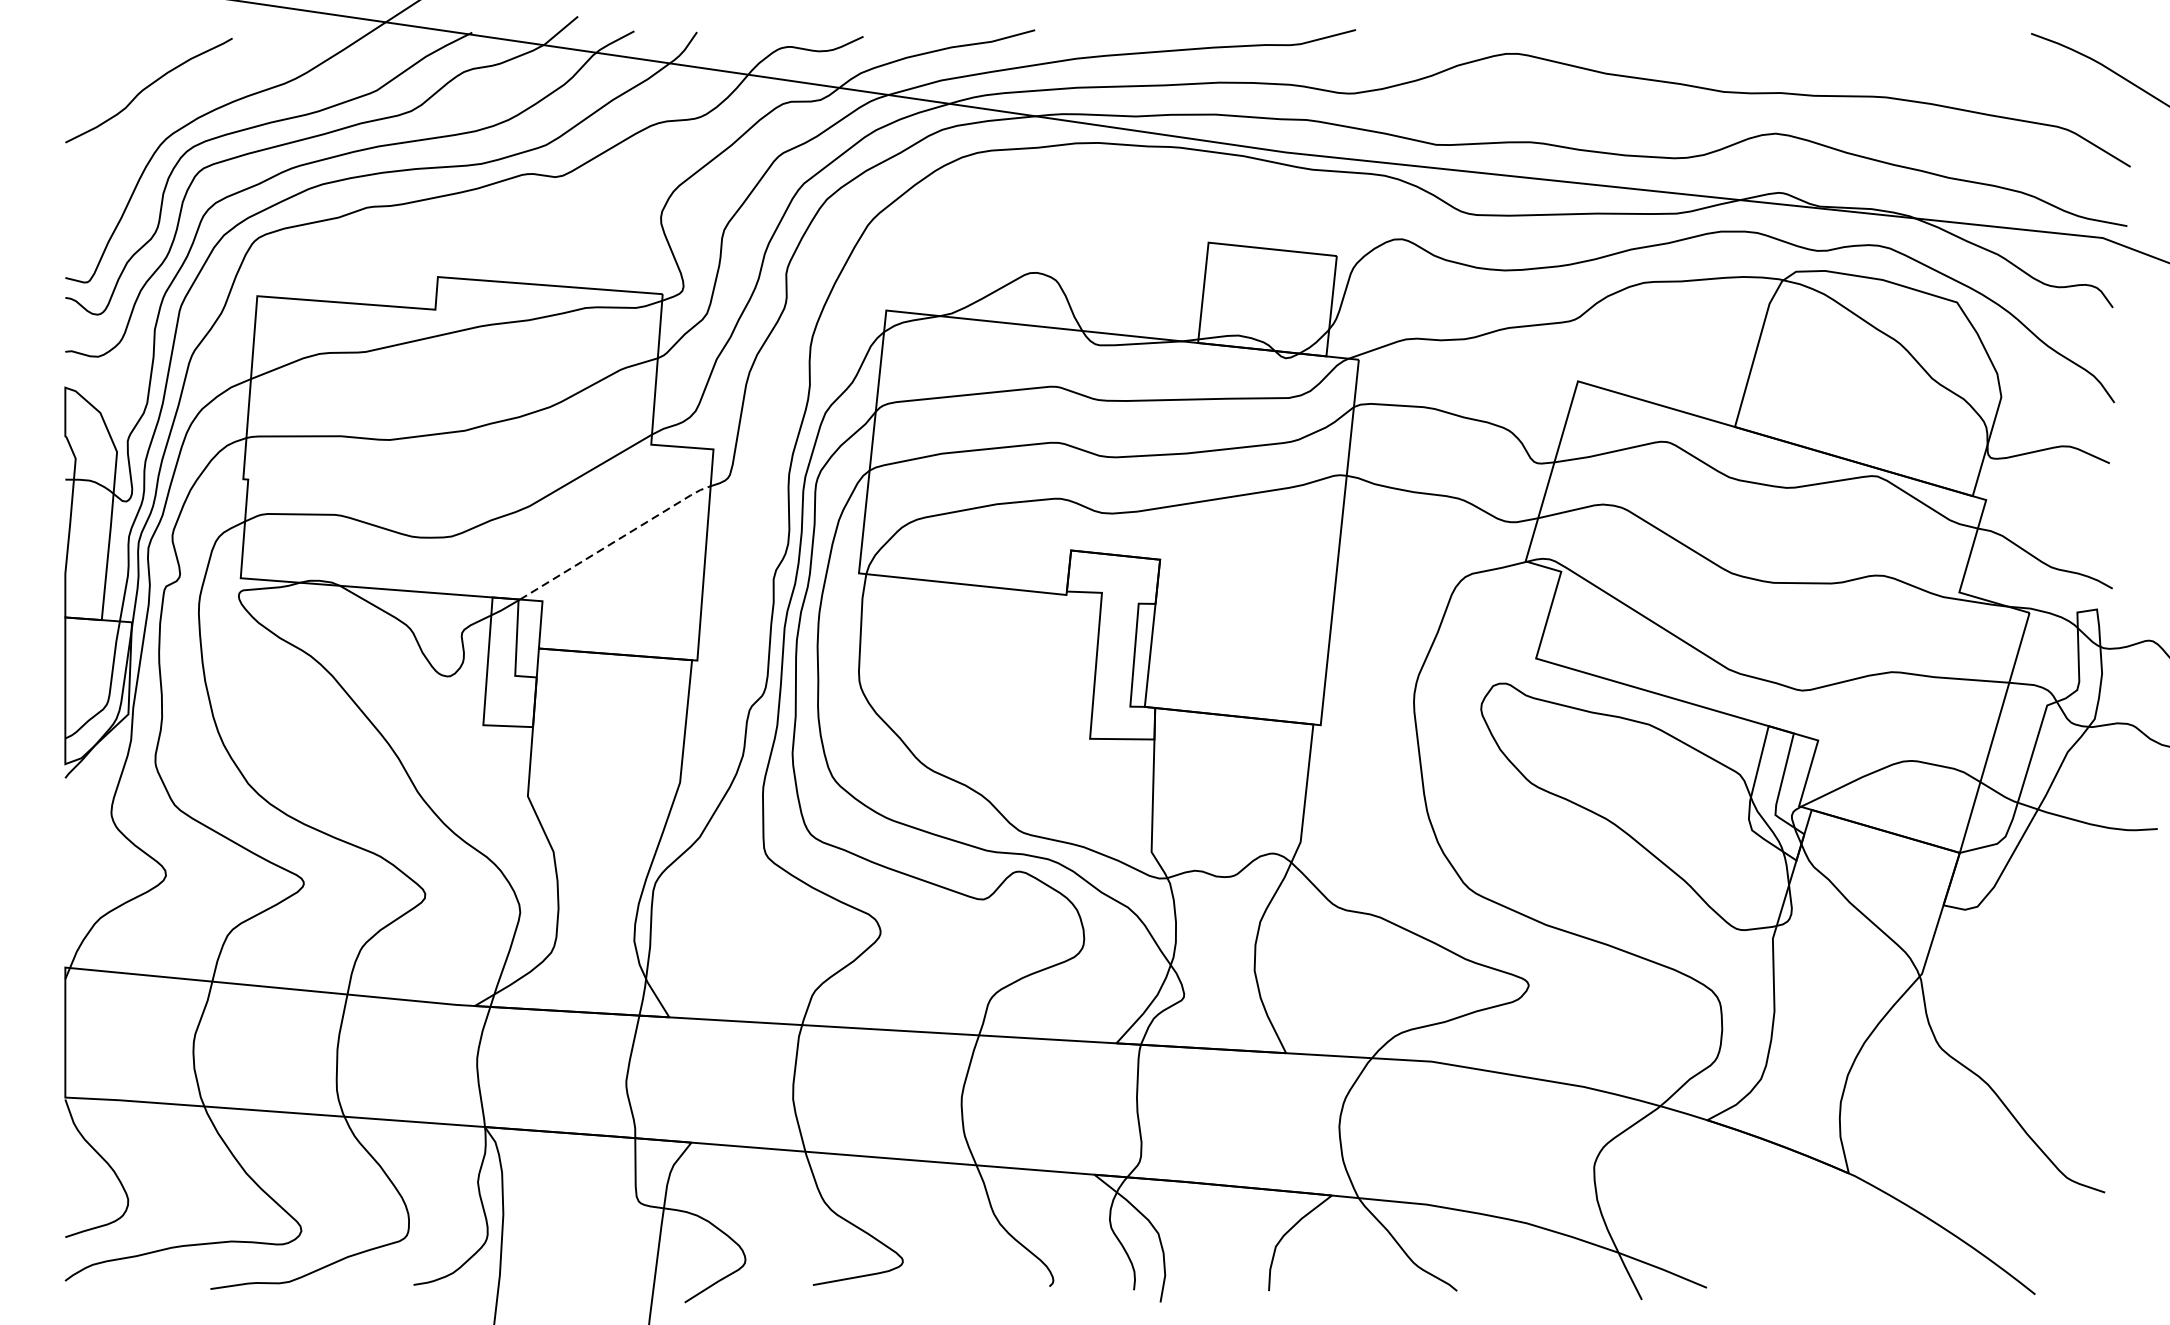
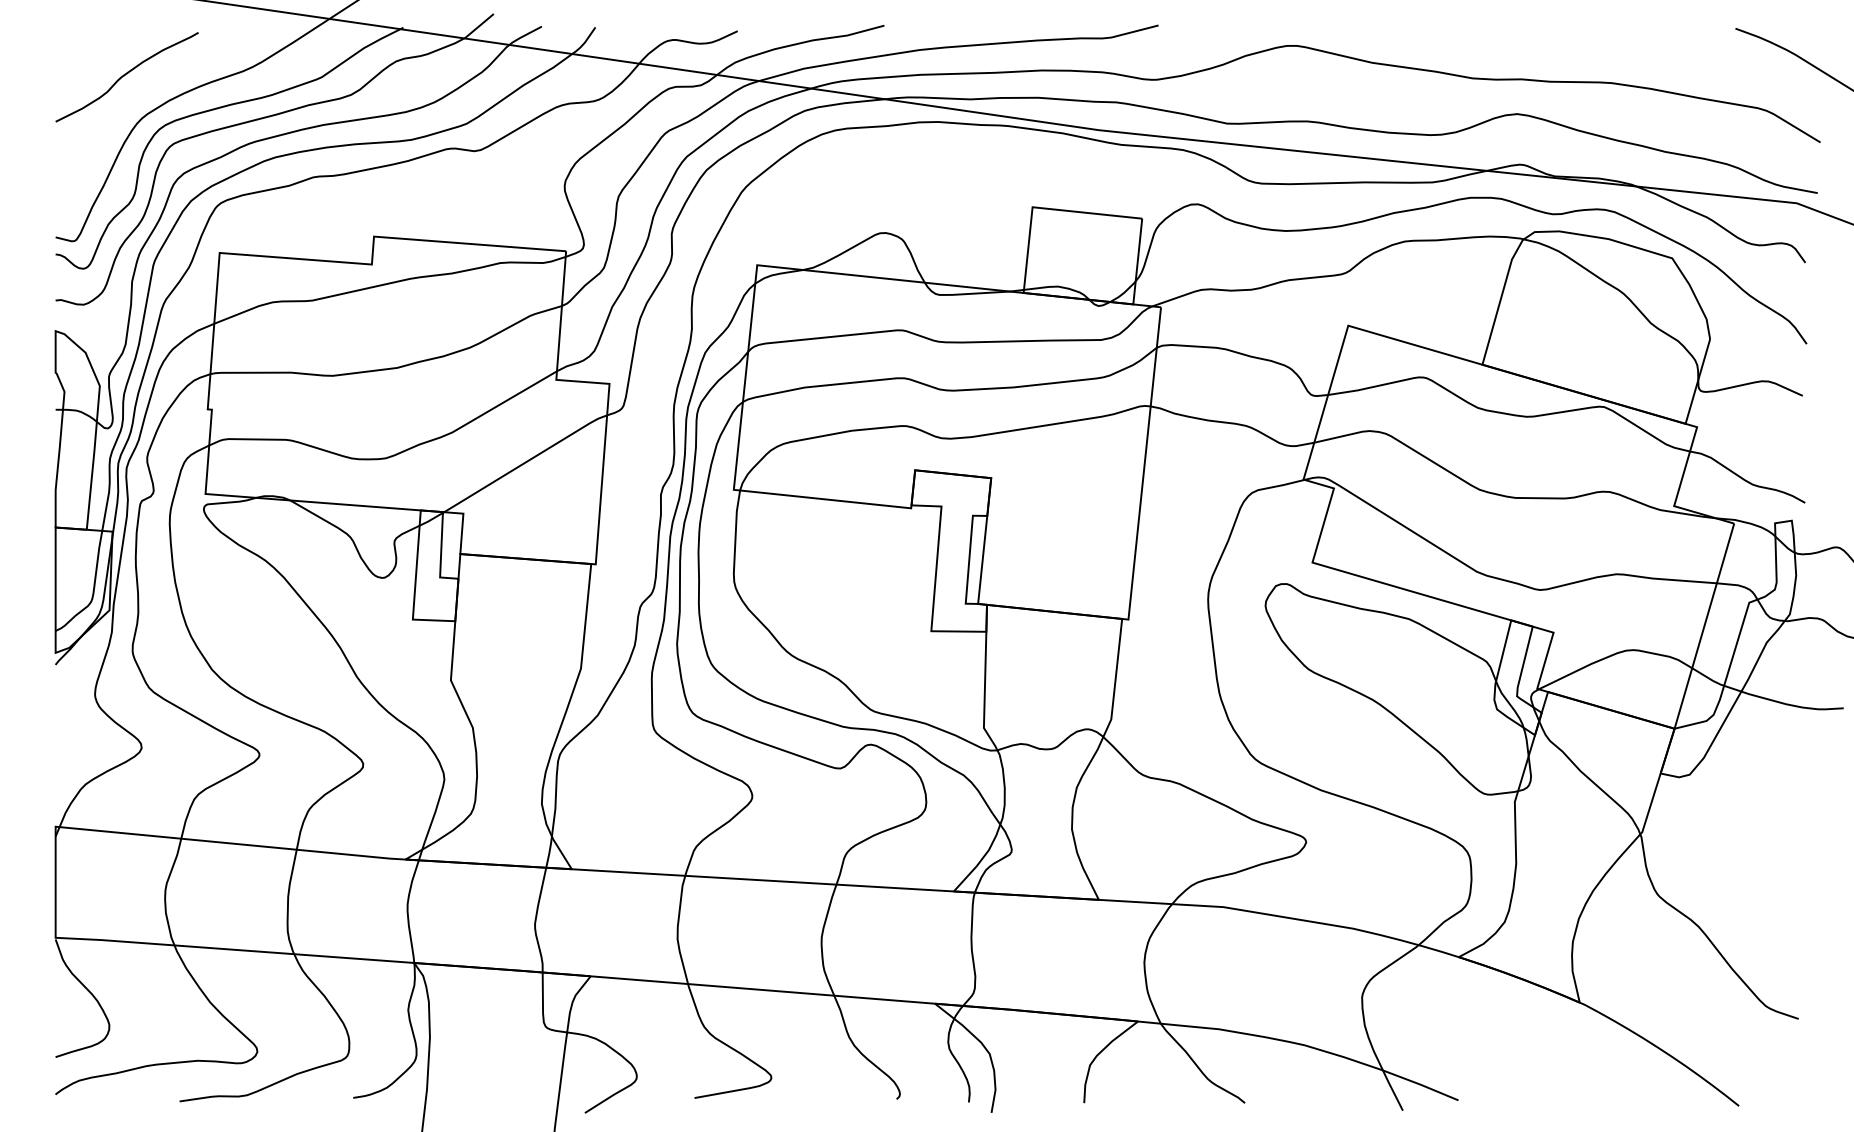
line: (616, 540) -> (526, 461), dashed -> solid

